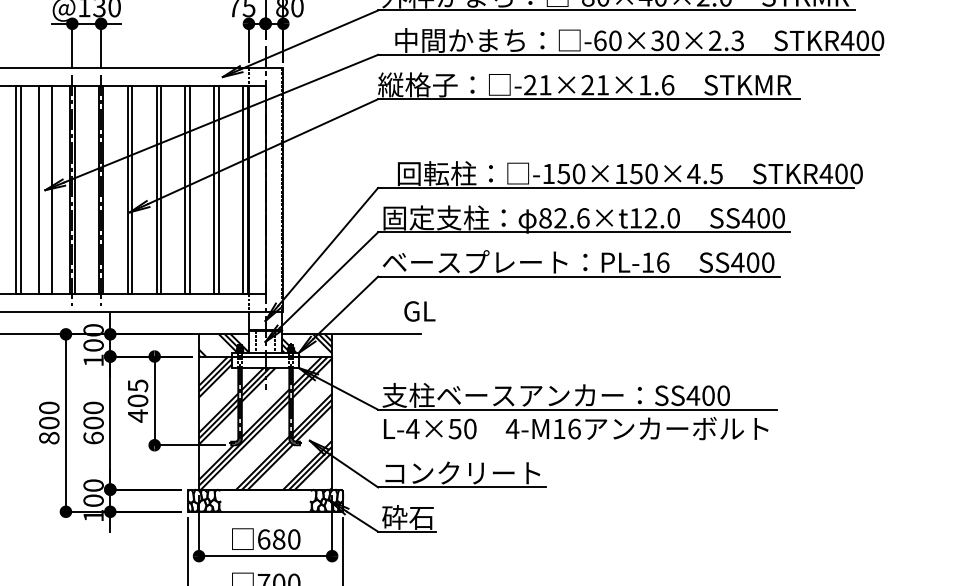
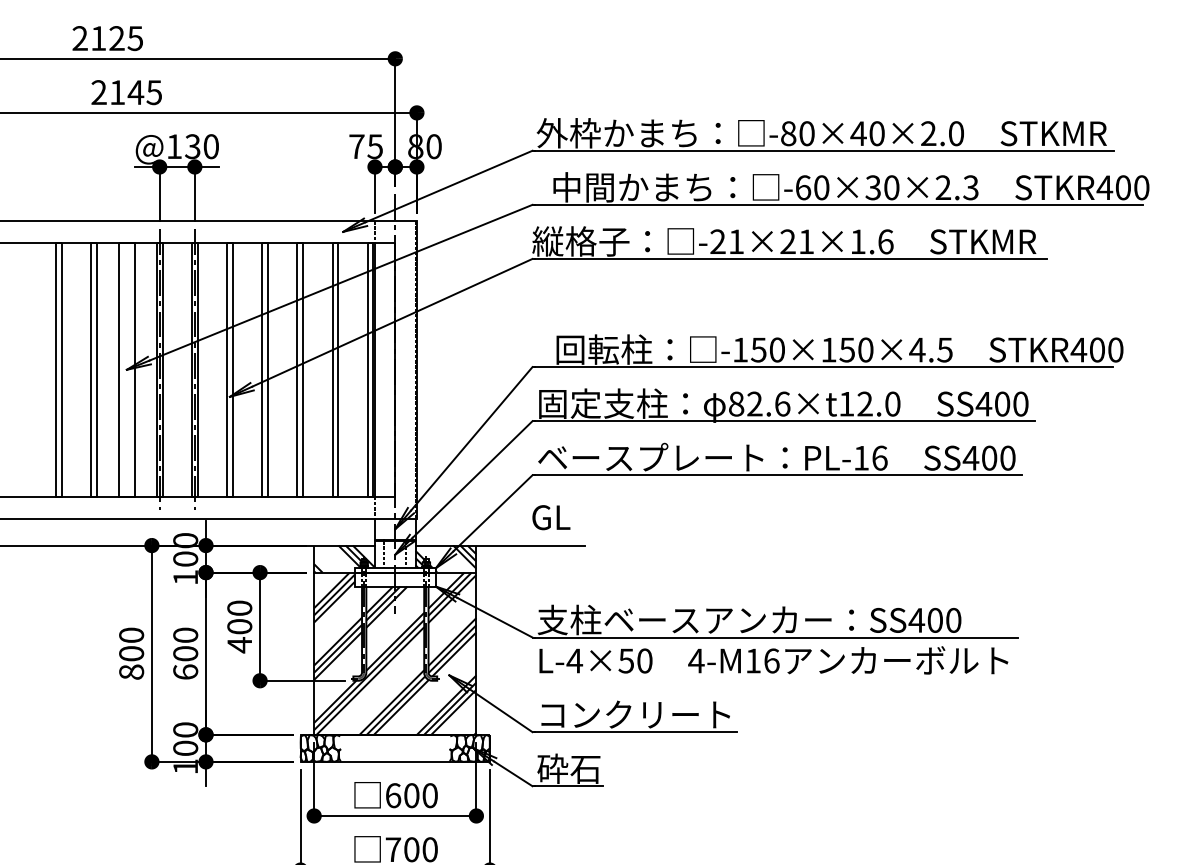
text: (419, 311) -> (551, 517), moved
text: (137, 385) -> (239, 608), 405 -> 400
text: (278, 539) -> (411, 795), 680 -> 600

